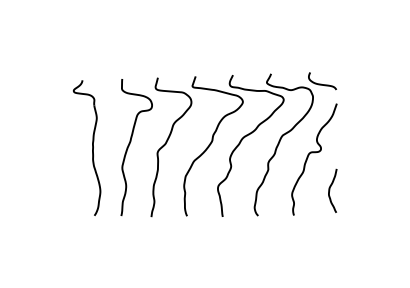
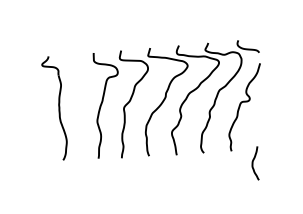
part: (86, 147) -> (54, 108), moved
curve: (330, 190) -> (253, 163), moved

